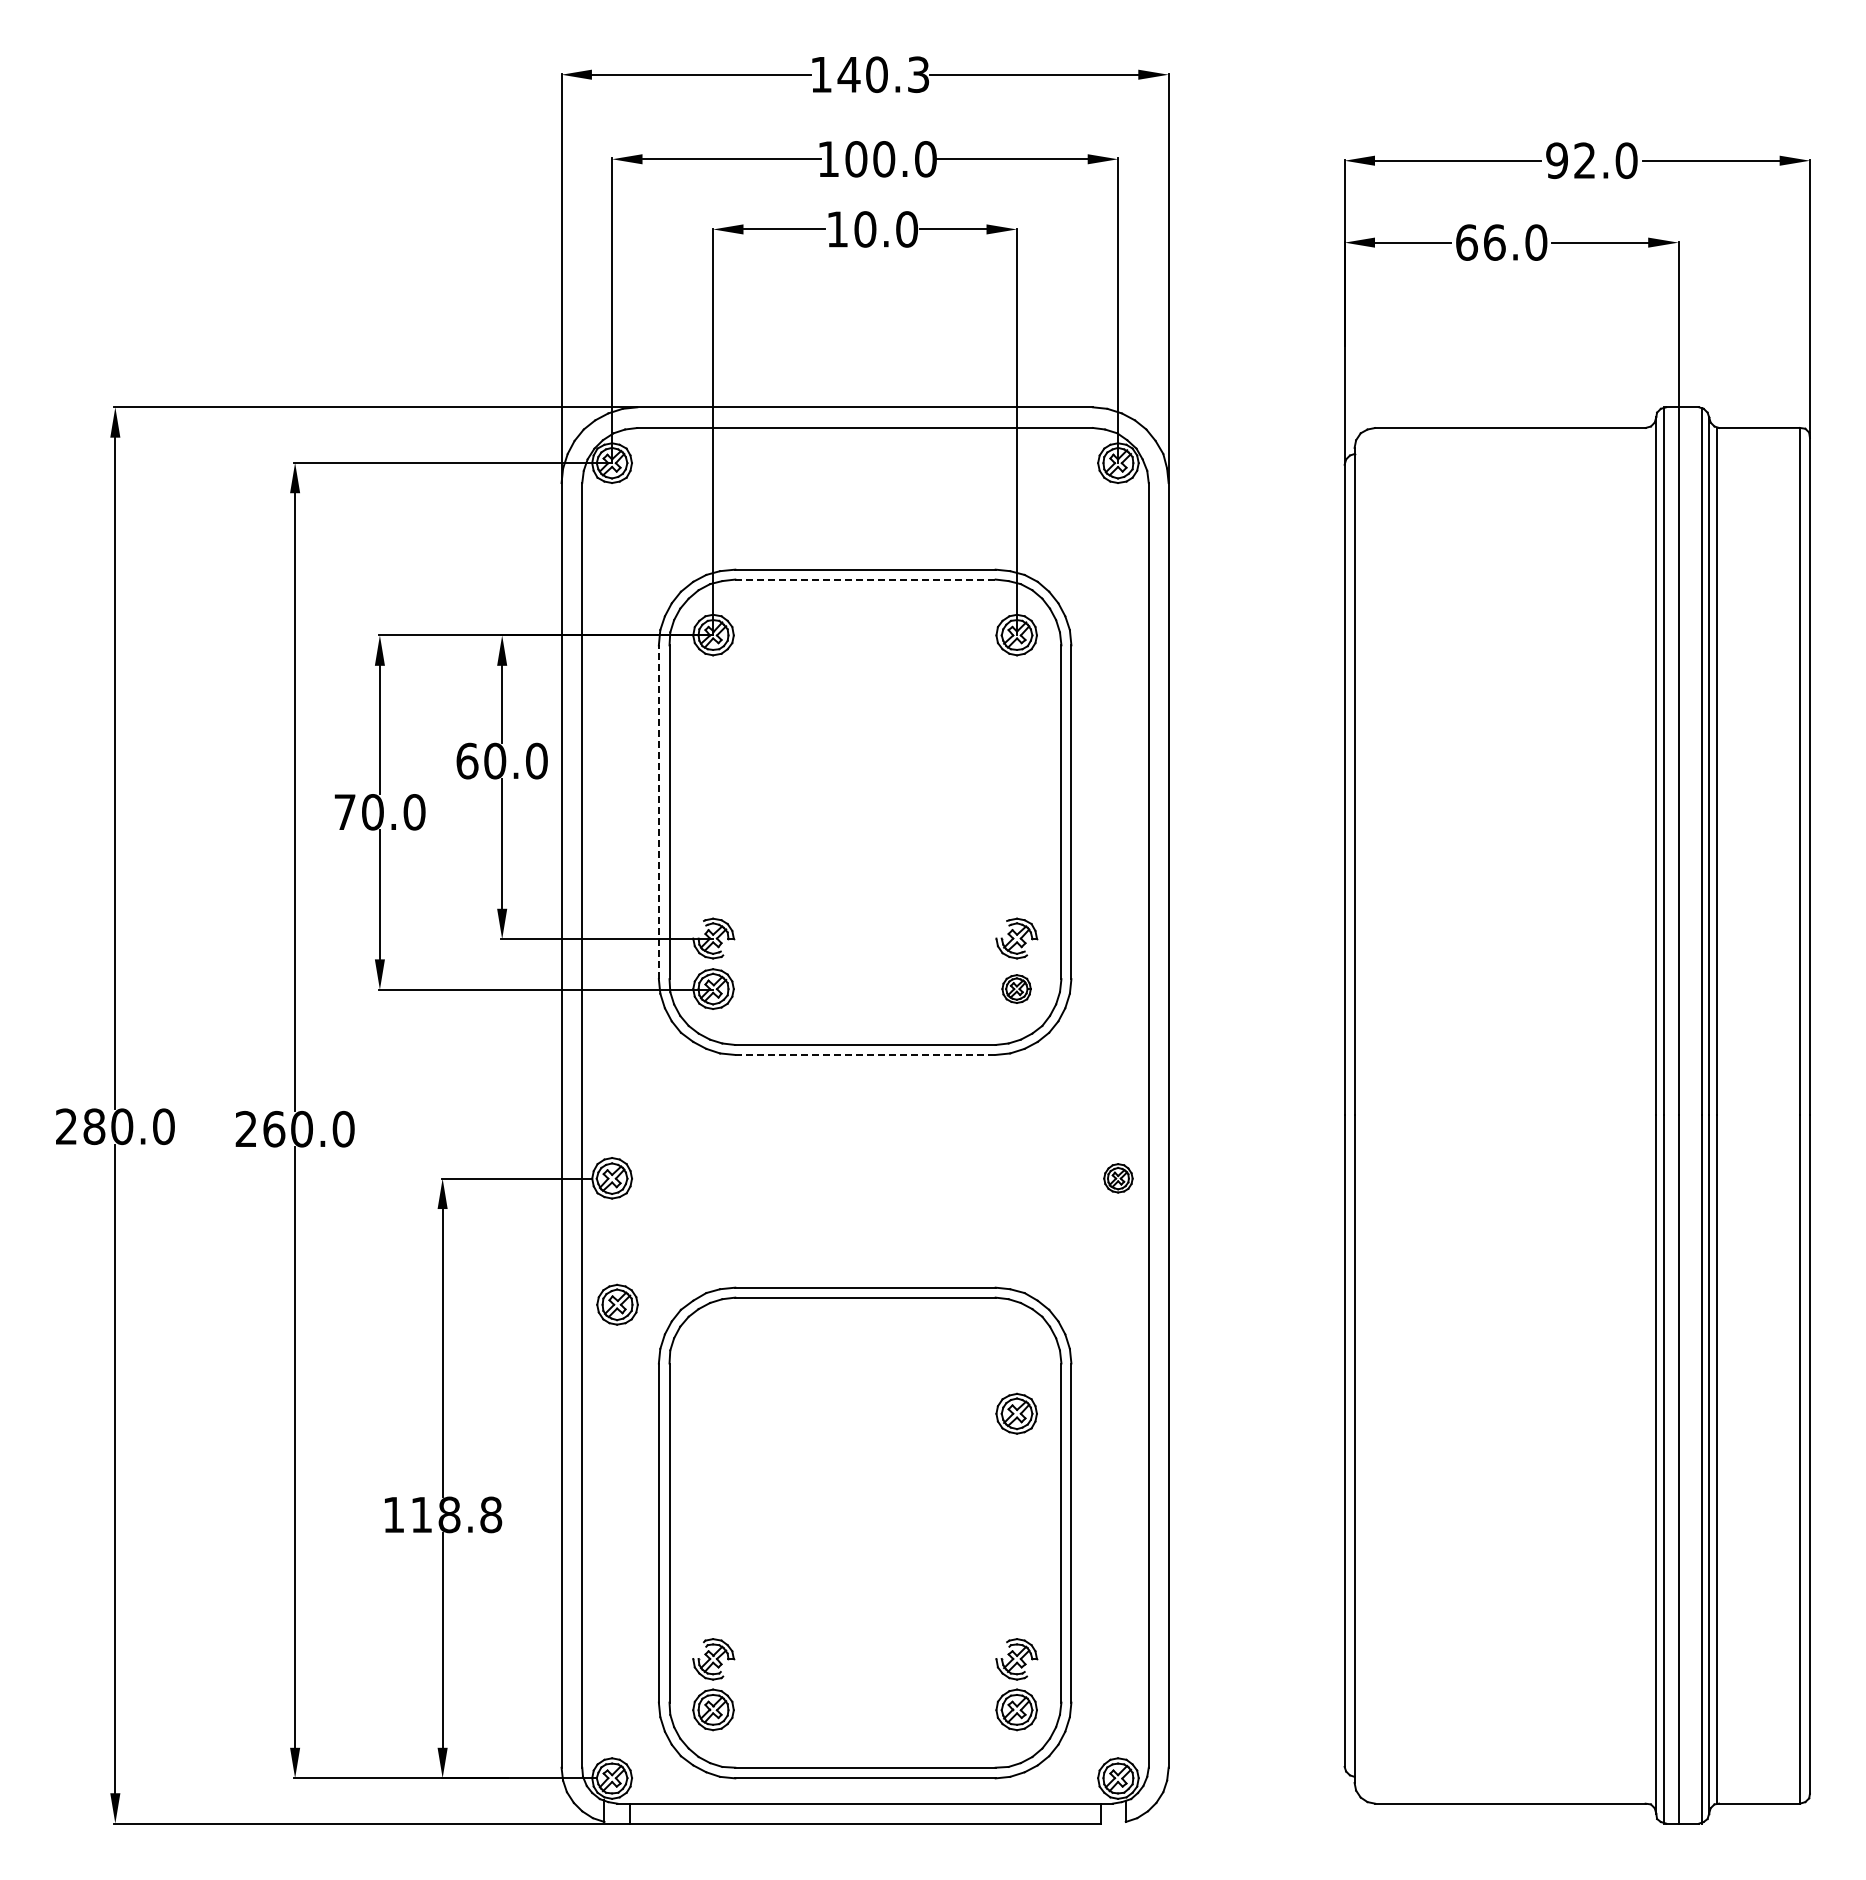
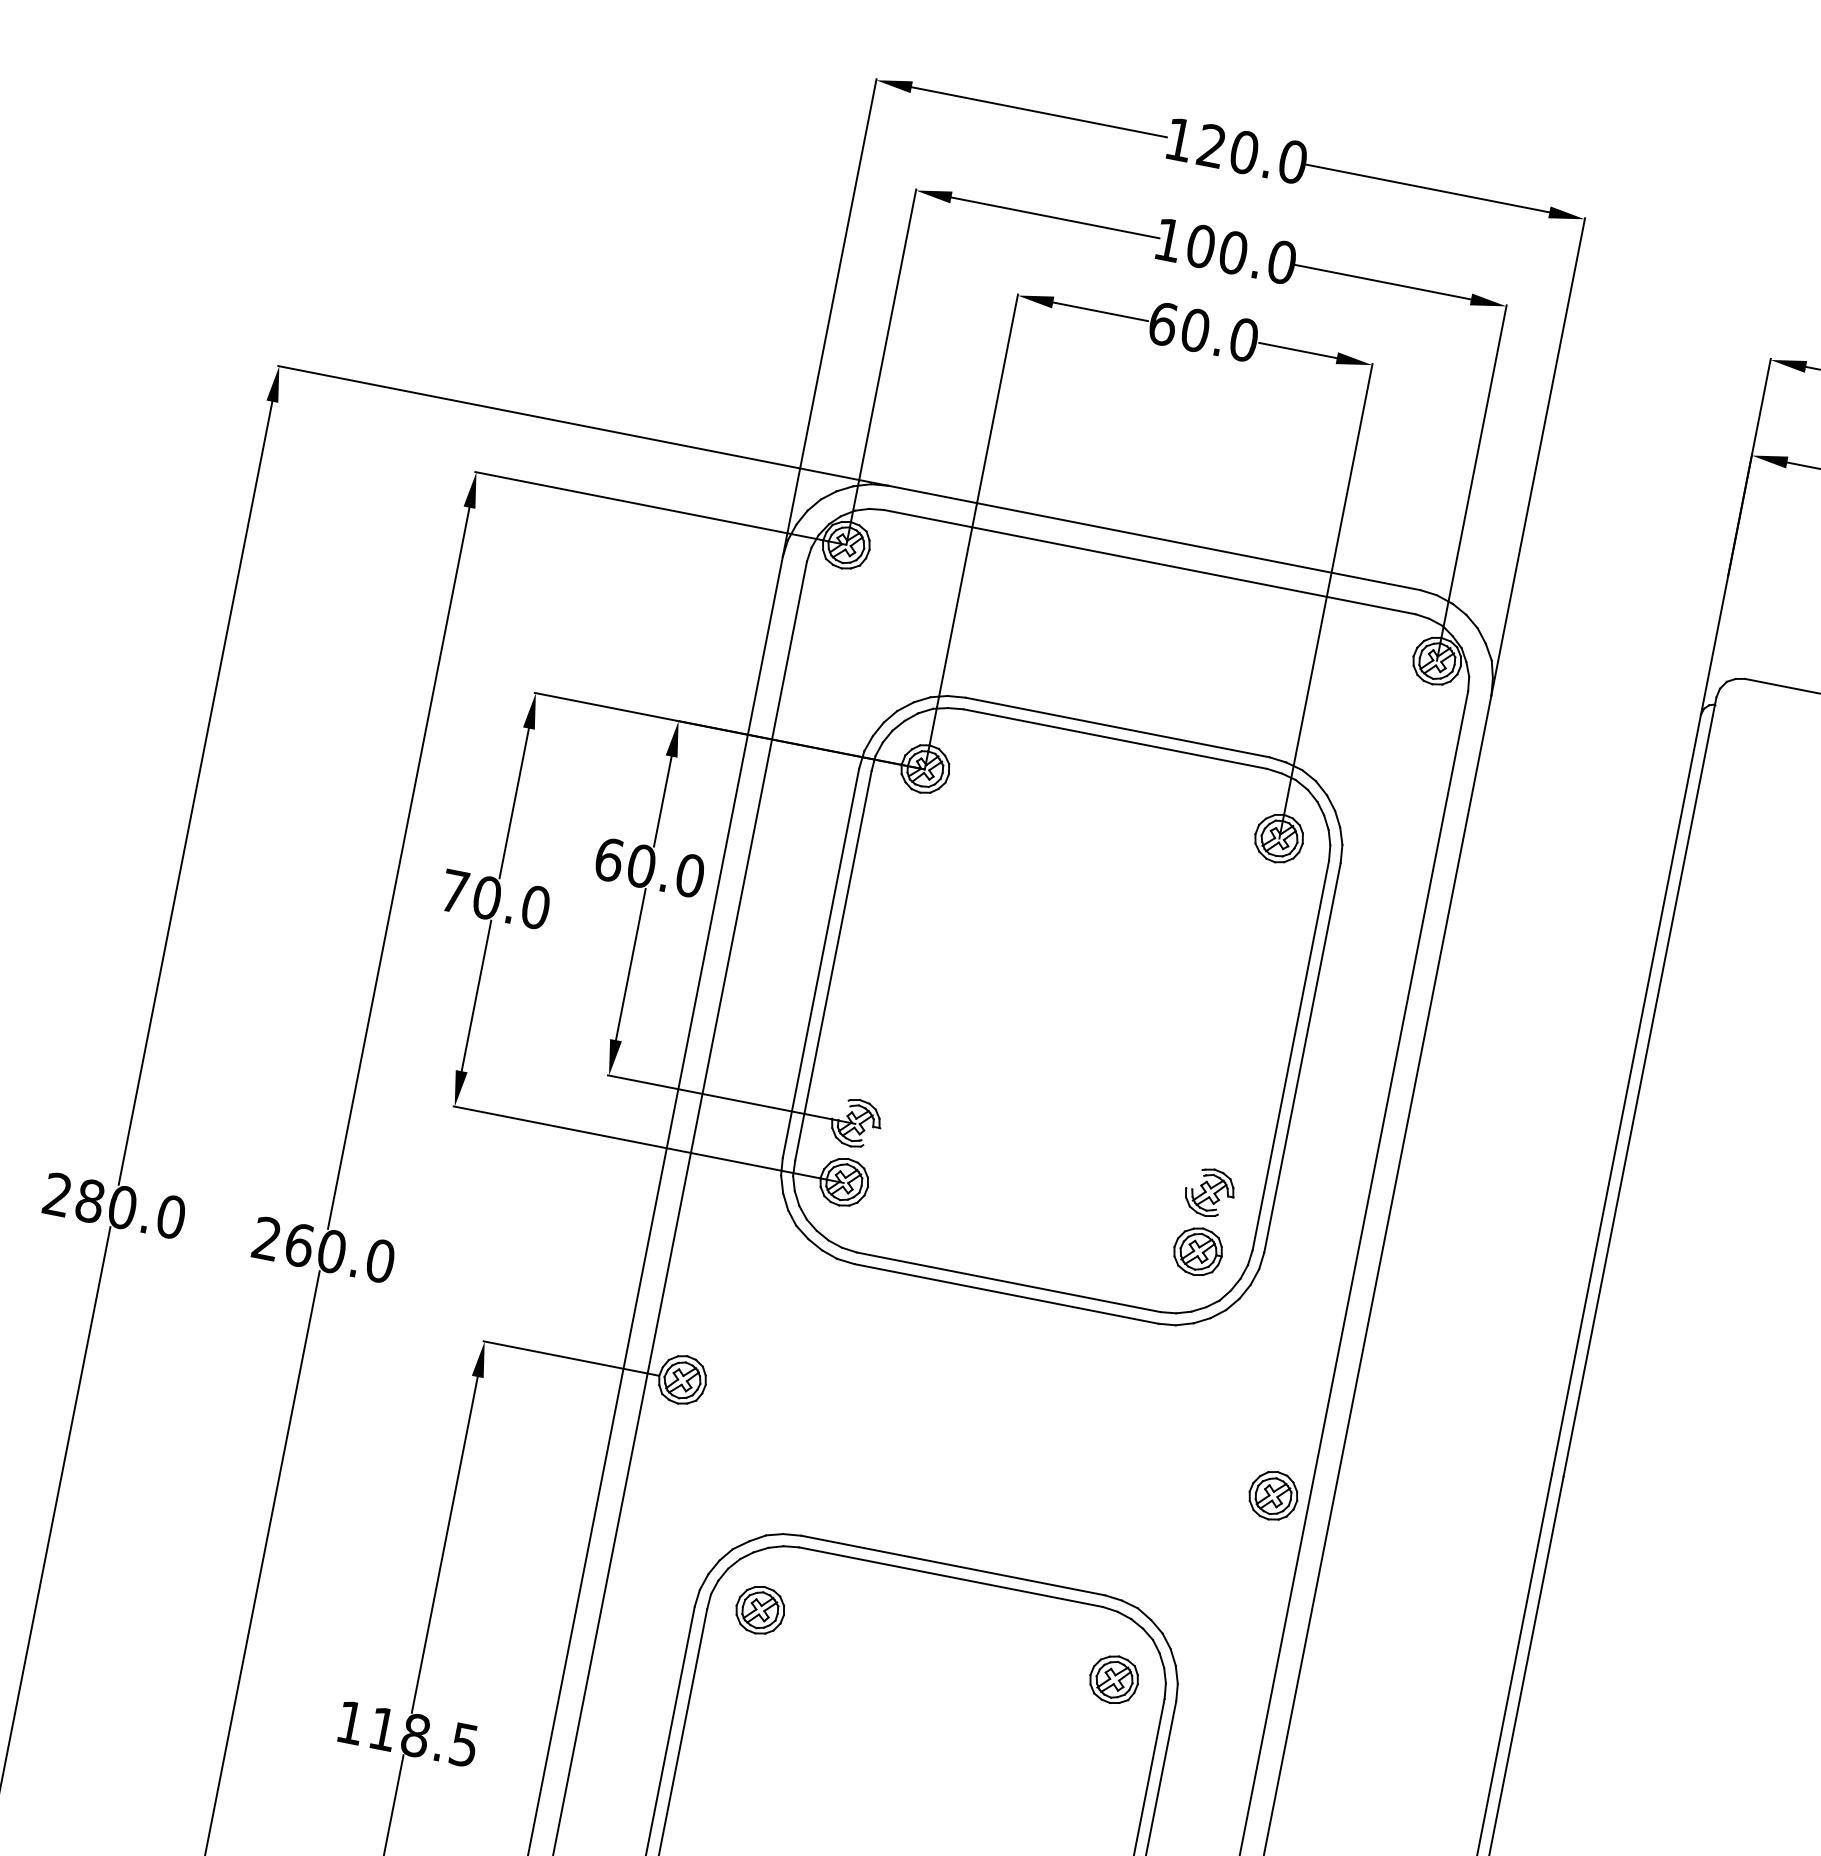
text: (883, 74) -> (1252, 153), 140.3 -> 120.0
text: (837, 229) -> (1162, 324), 10.0 -> 60.0
line: (865, 579) -> (1115, 739), dashed -> solid
line: (658, 812) -> (820, 963), dashed -> solid
part: (1016, 988) -> (1198, 1250), size x1.43
line: (865, 1054) -> (1006, 1293), dashed -> solid
part: (1118, 1178) -> (1273, 1496), size x1.43
part: (617, 1304) -> (760, 1609), moved
part: (1016, 1413) -> (1113, 1679), moved
text: (491, 1514) -> (464, 1744), 118.8 -> 118.5

